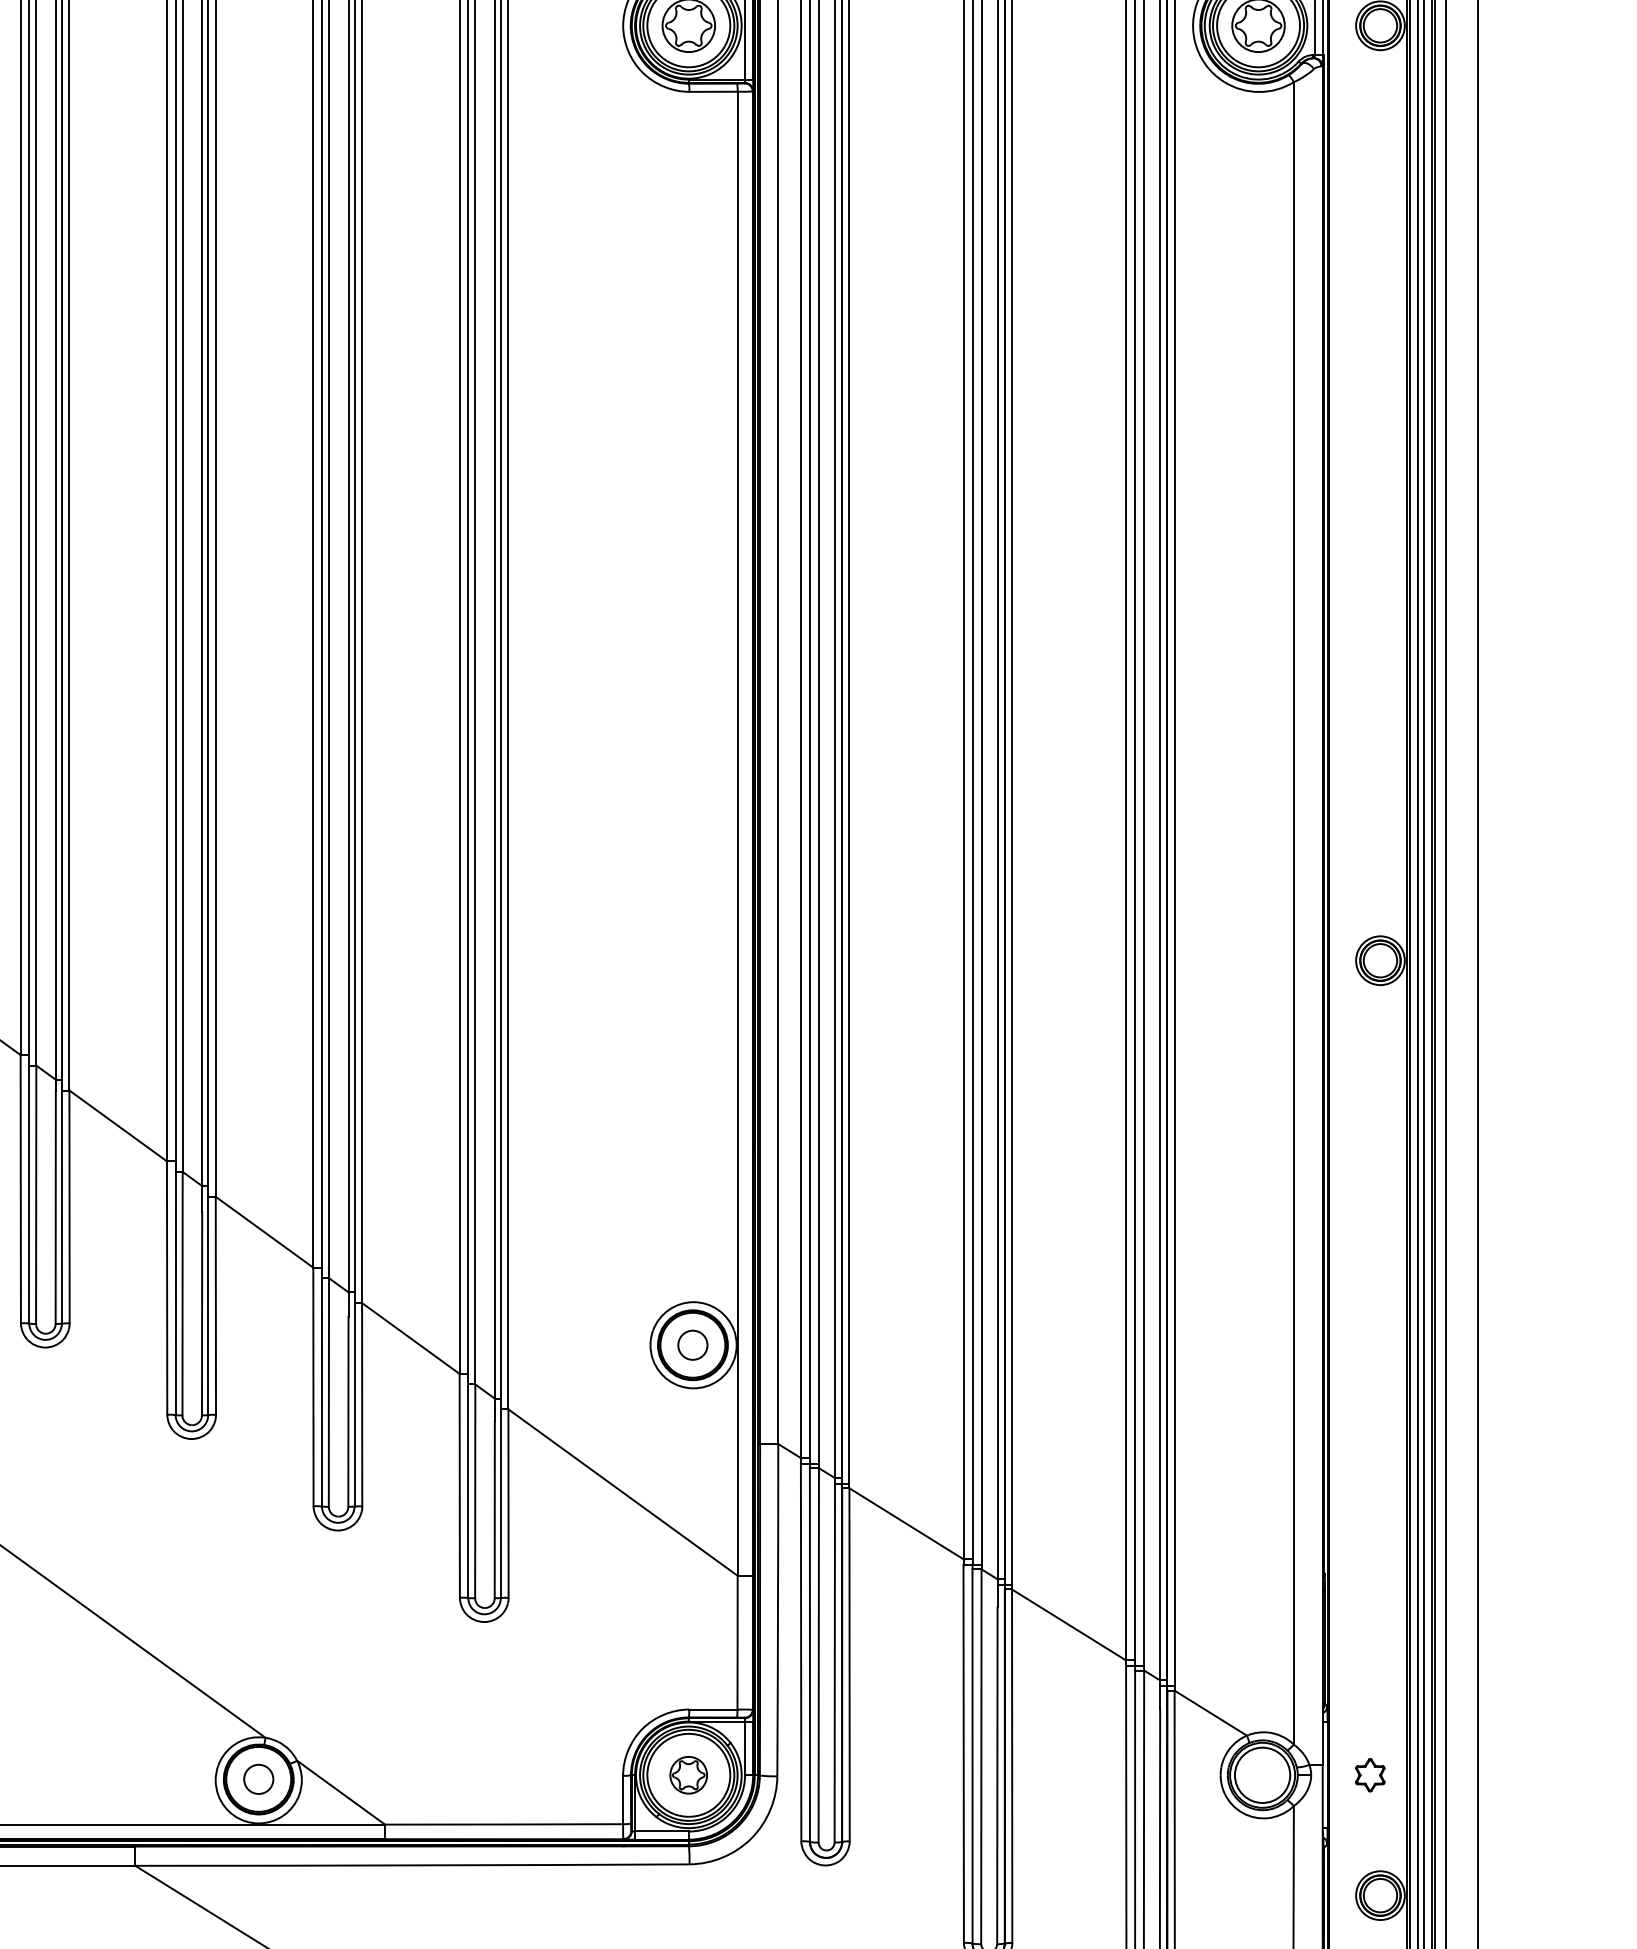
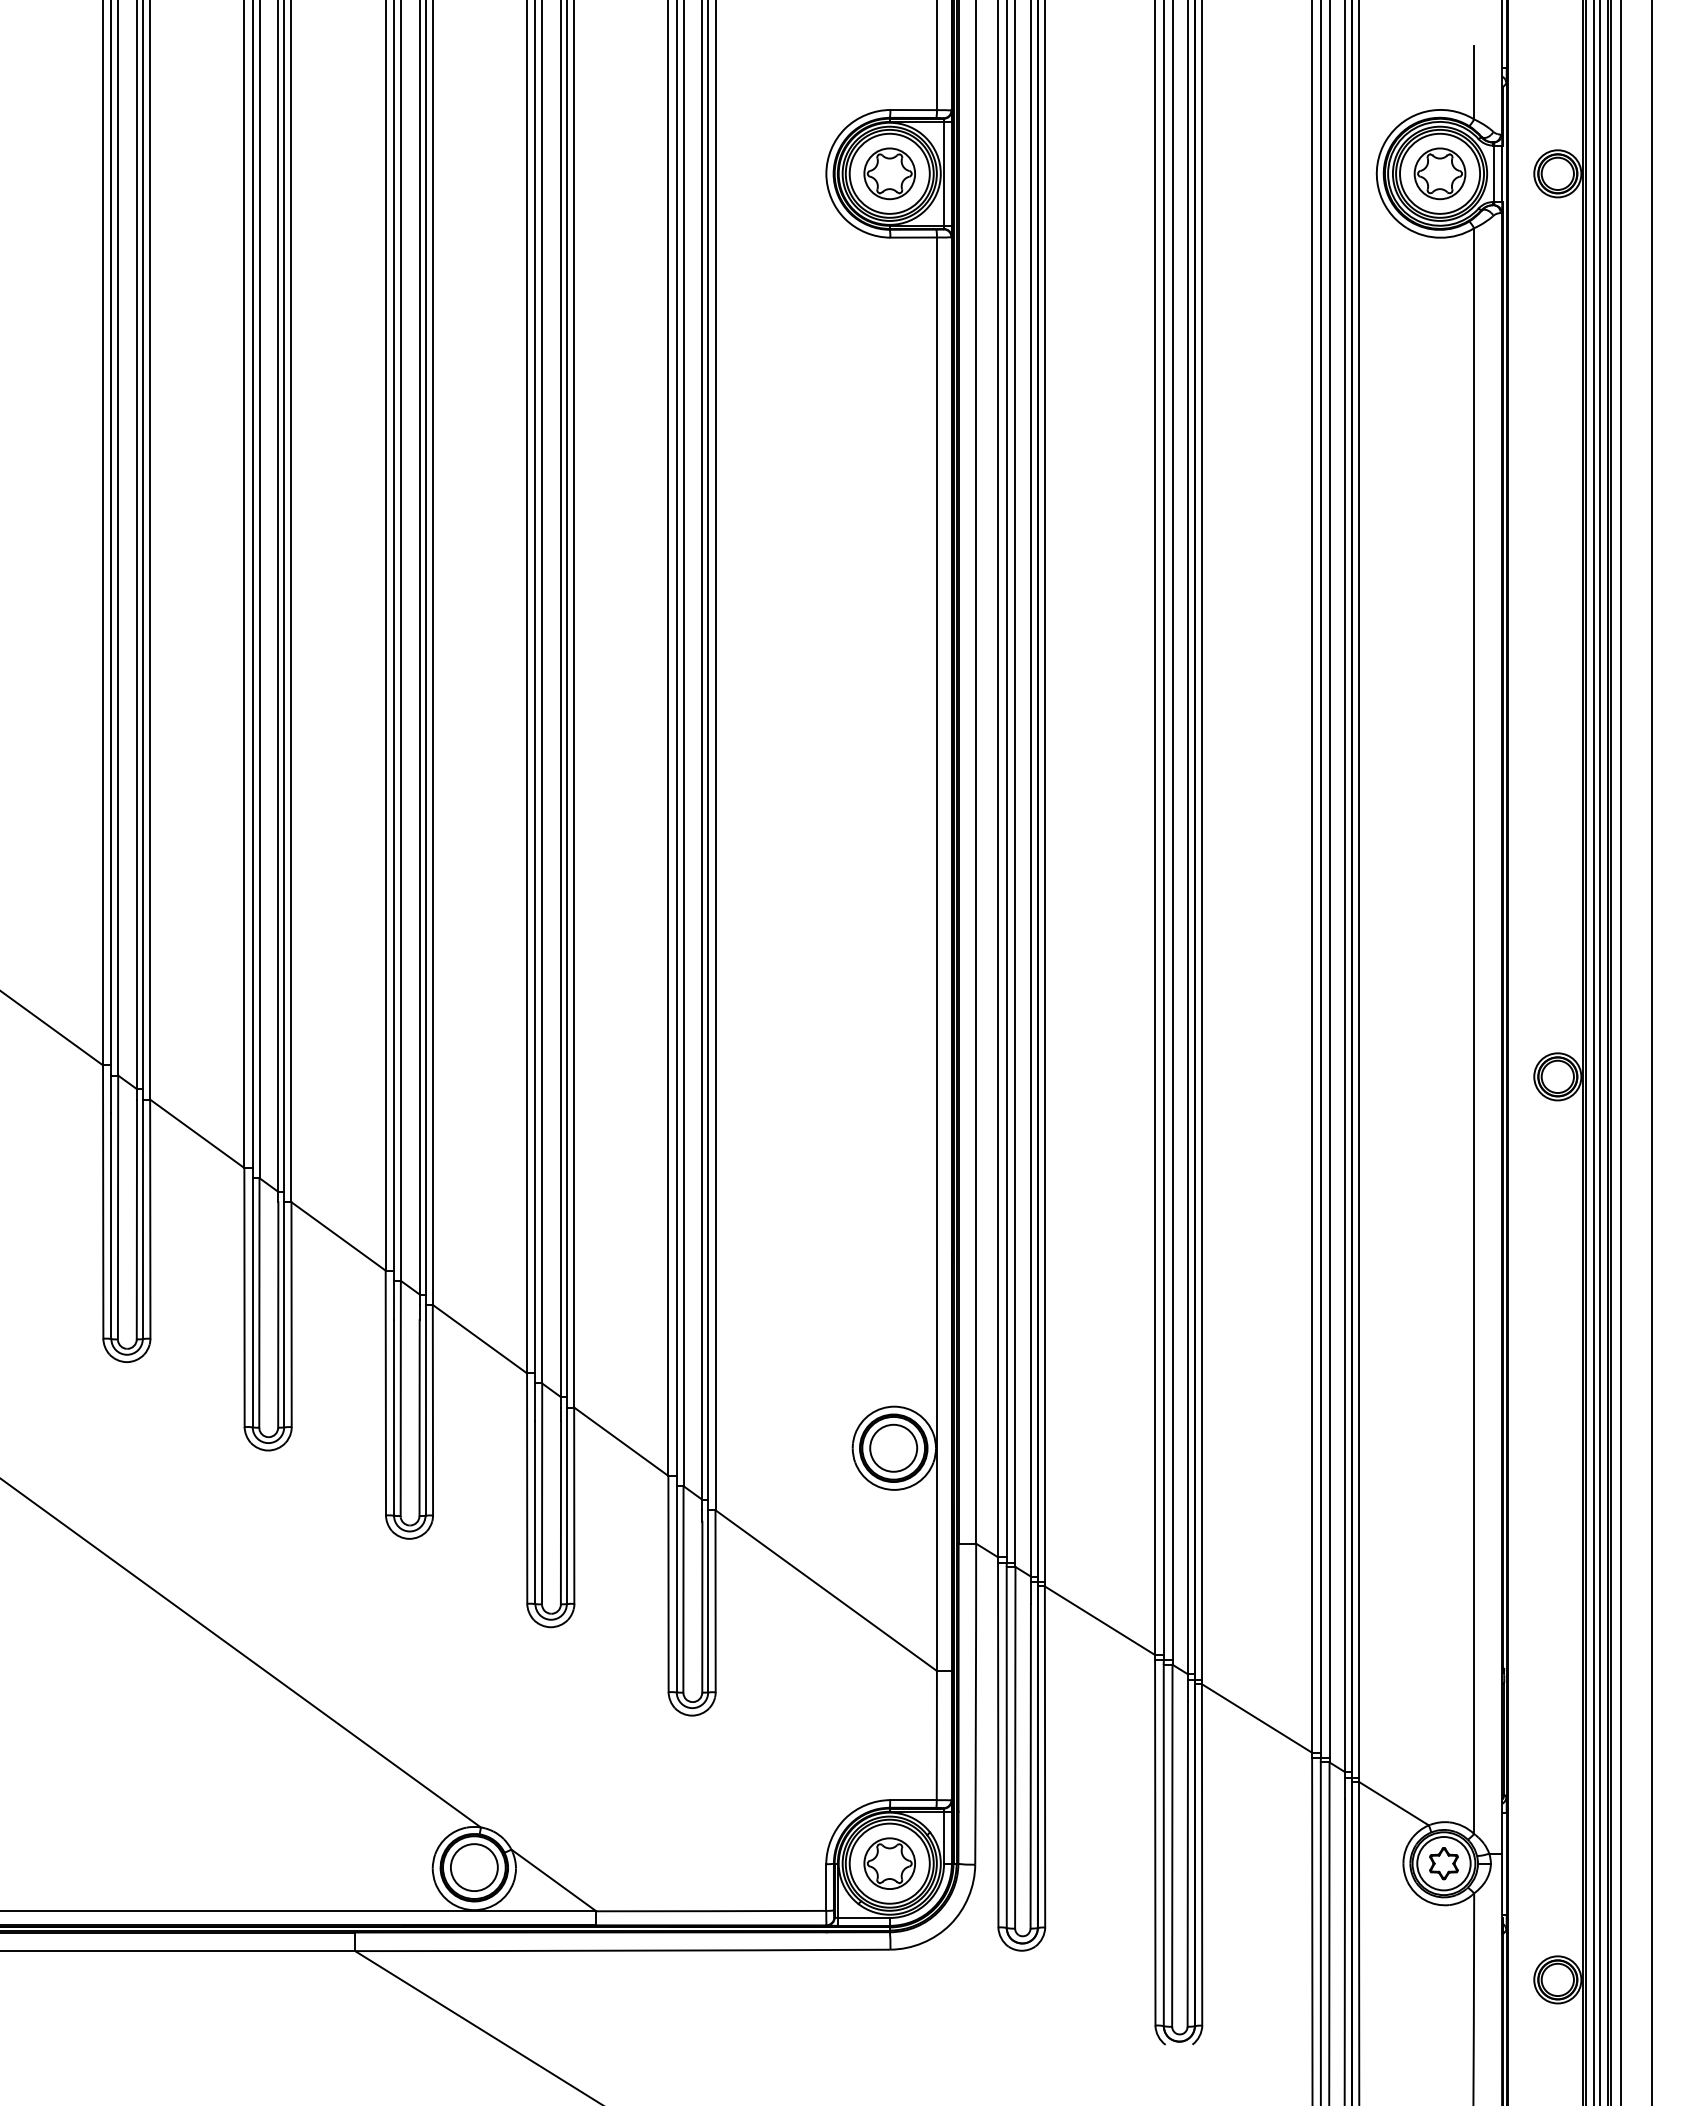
circle: (692, 1344) -> (893, 1447), size x1.67
part: (688, 1775) -> (889, 1863), size x1.43
part: (1369, 1775) -> (1443, 1863), moved
circle: (257, 1779) -> (473, 1867), size x1.67

